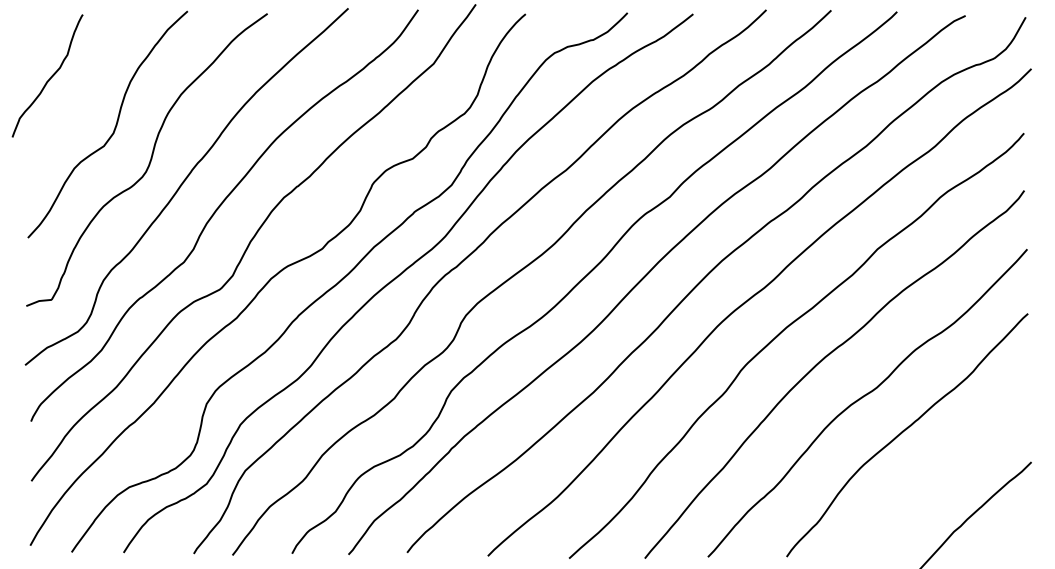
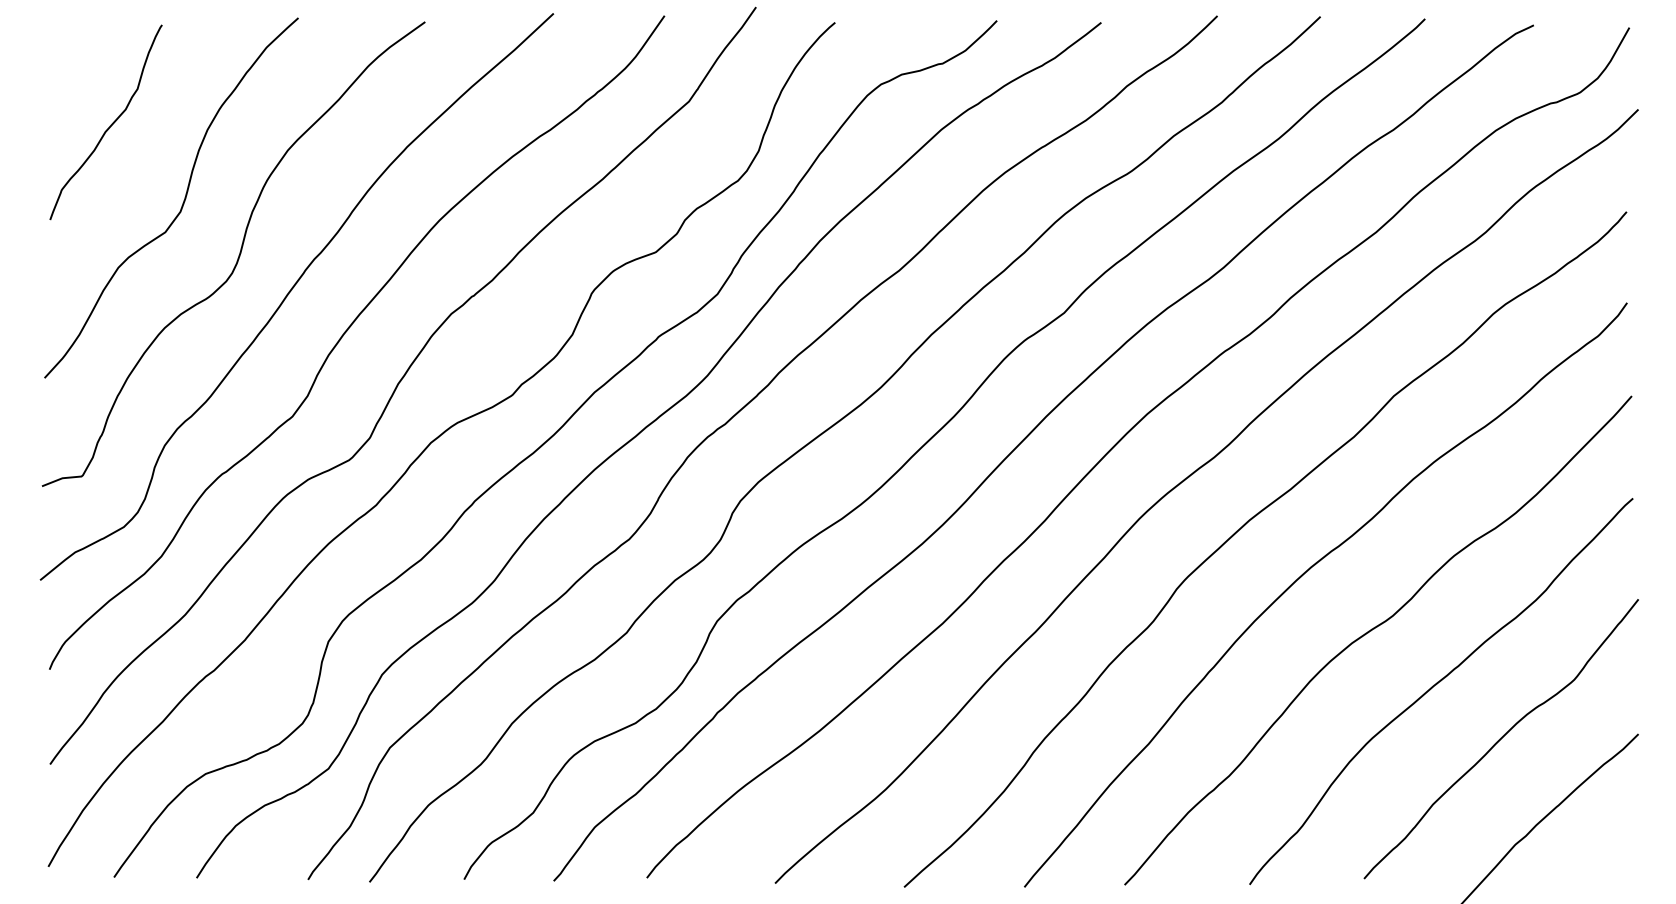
curve: (50, 76) -> (110, 123), moved
curve: (944, 465) -> (1500, 739), added

